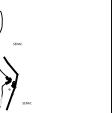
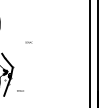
text: (17, 43) -> (28, 42), moved

